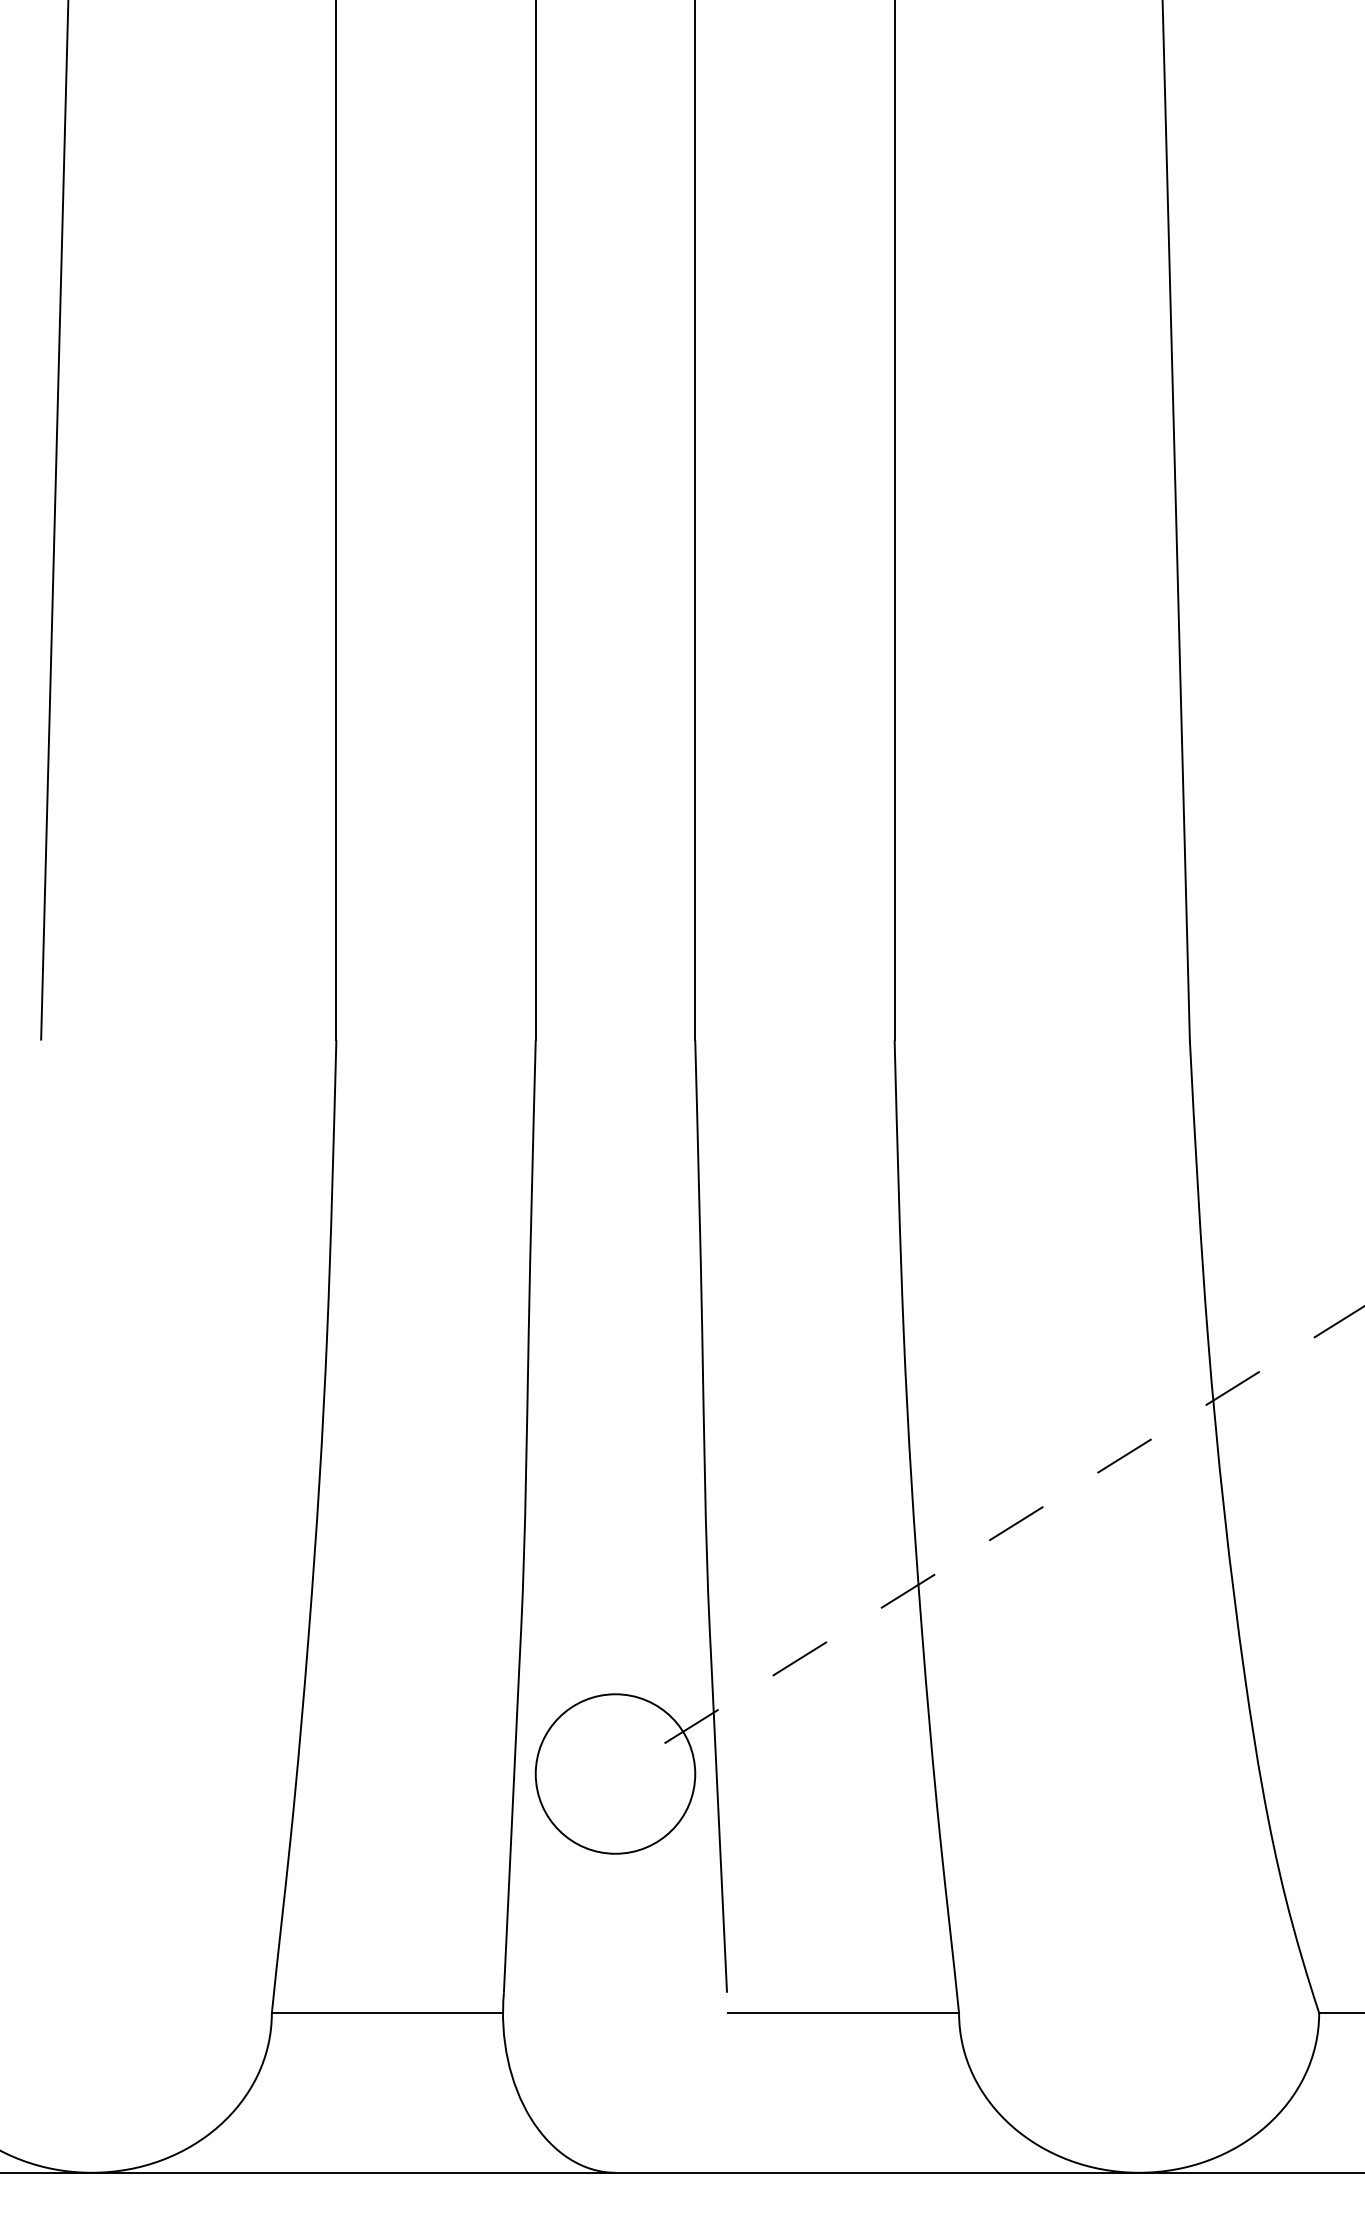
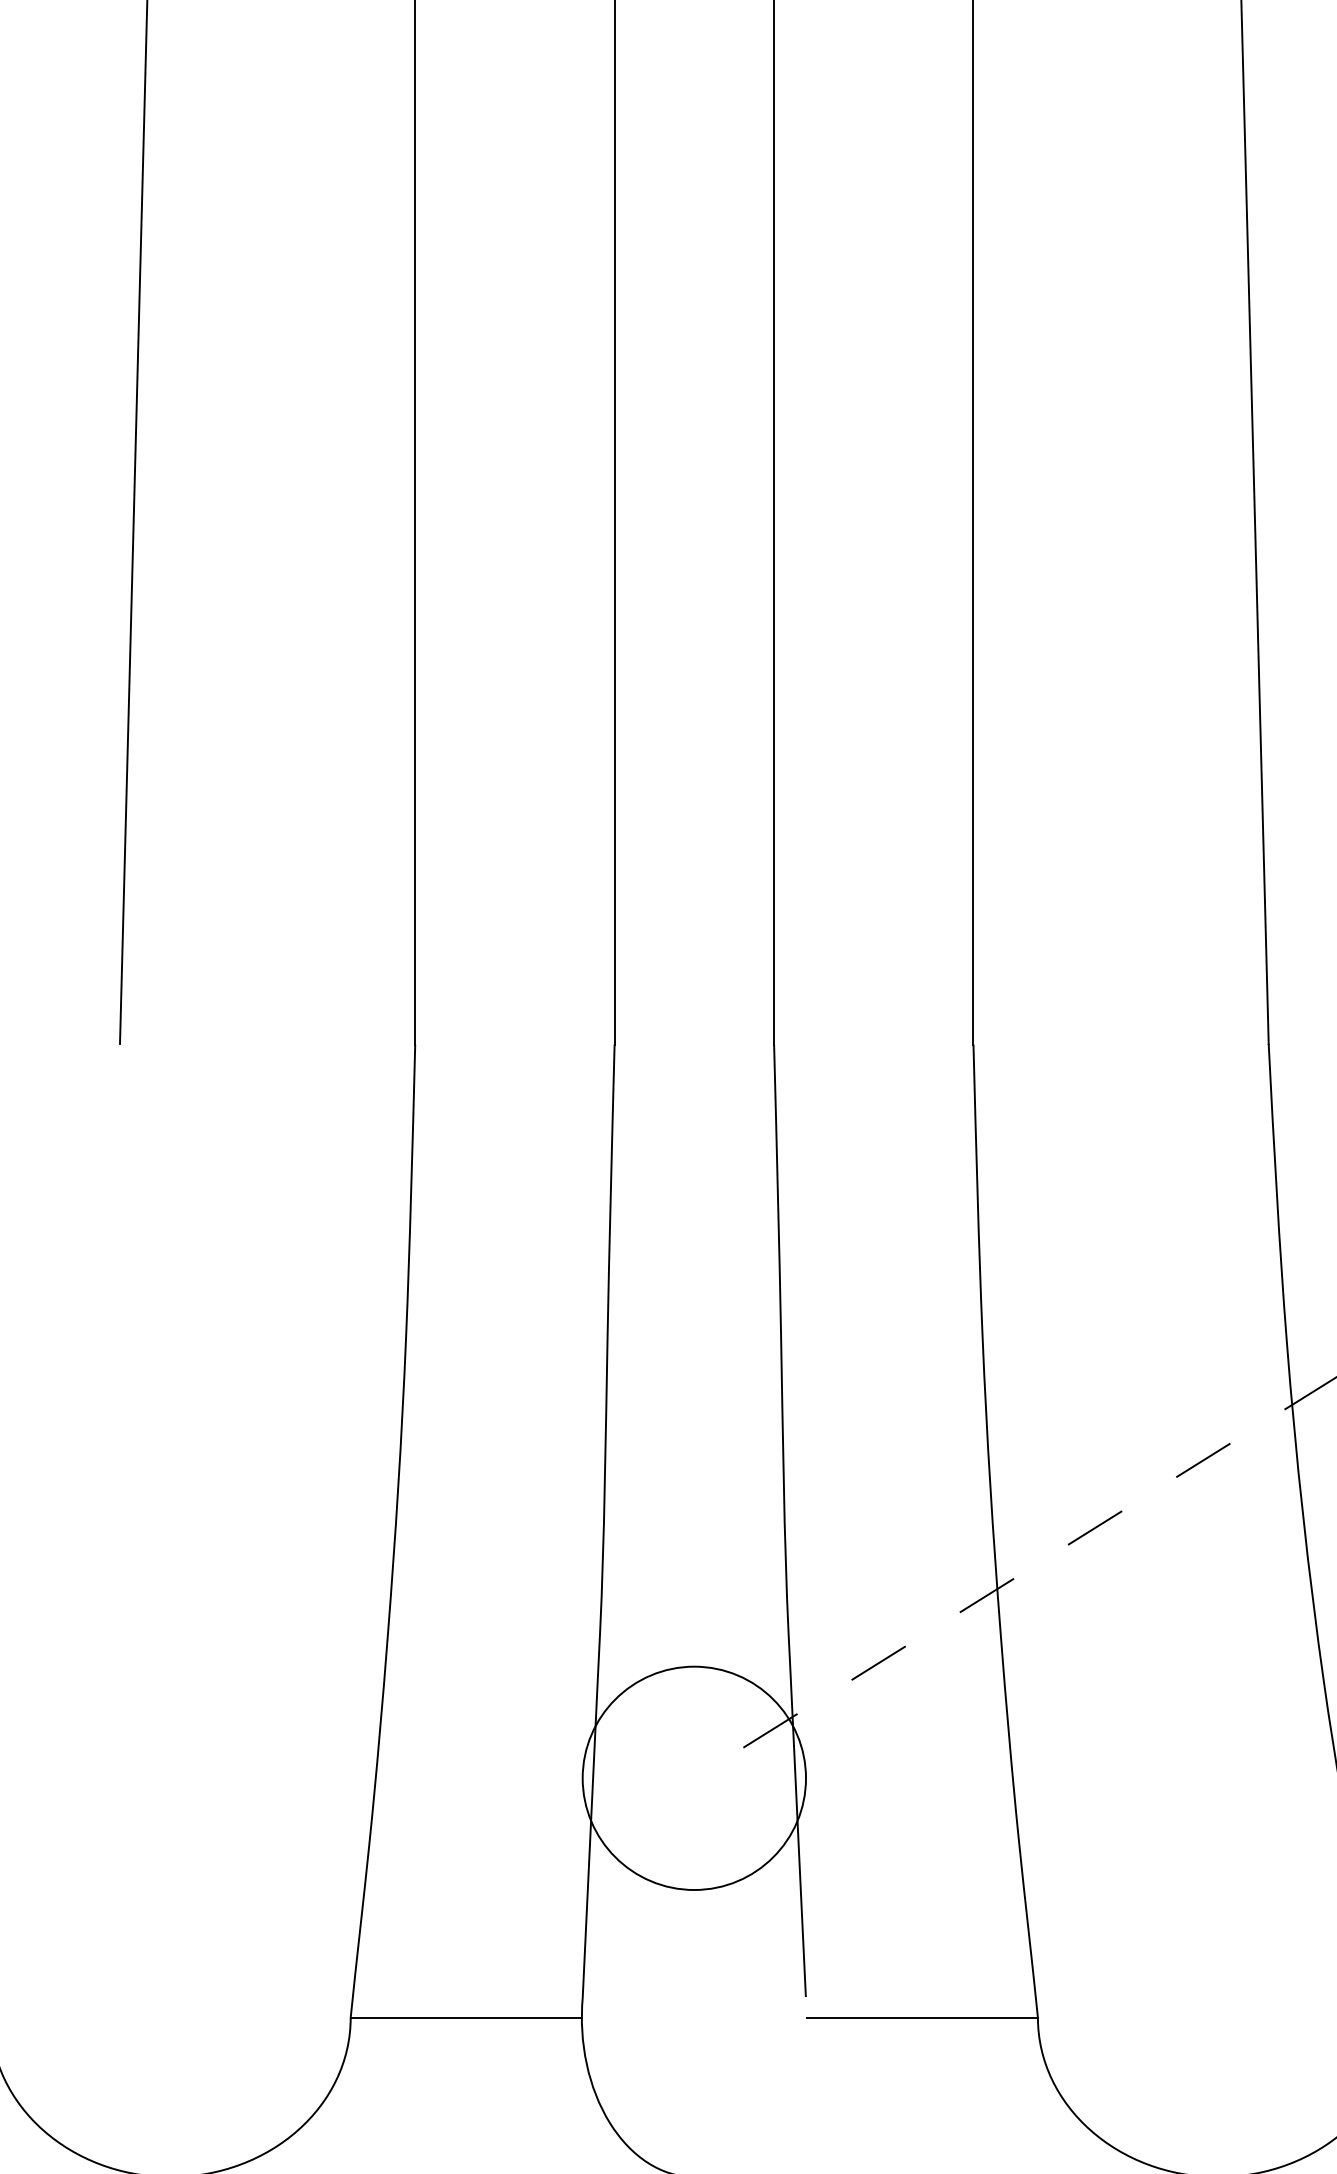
circle: (615, 1773) -> (694, 1777), size x1.4

